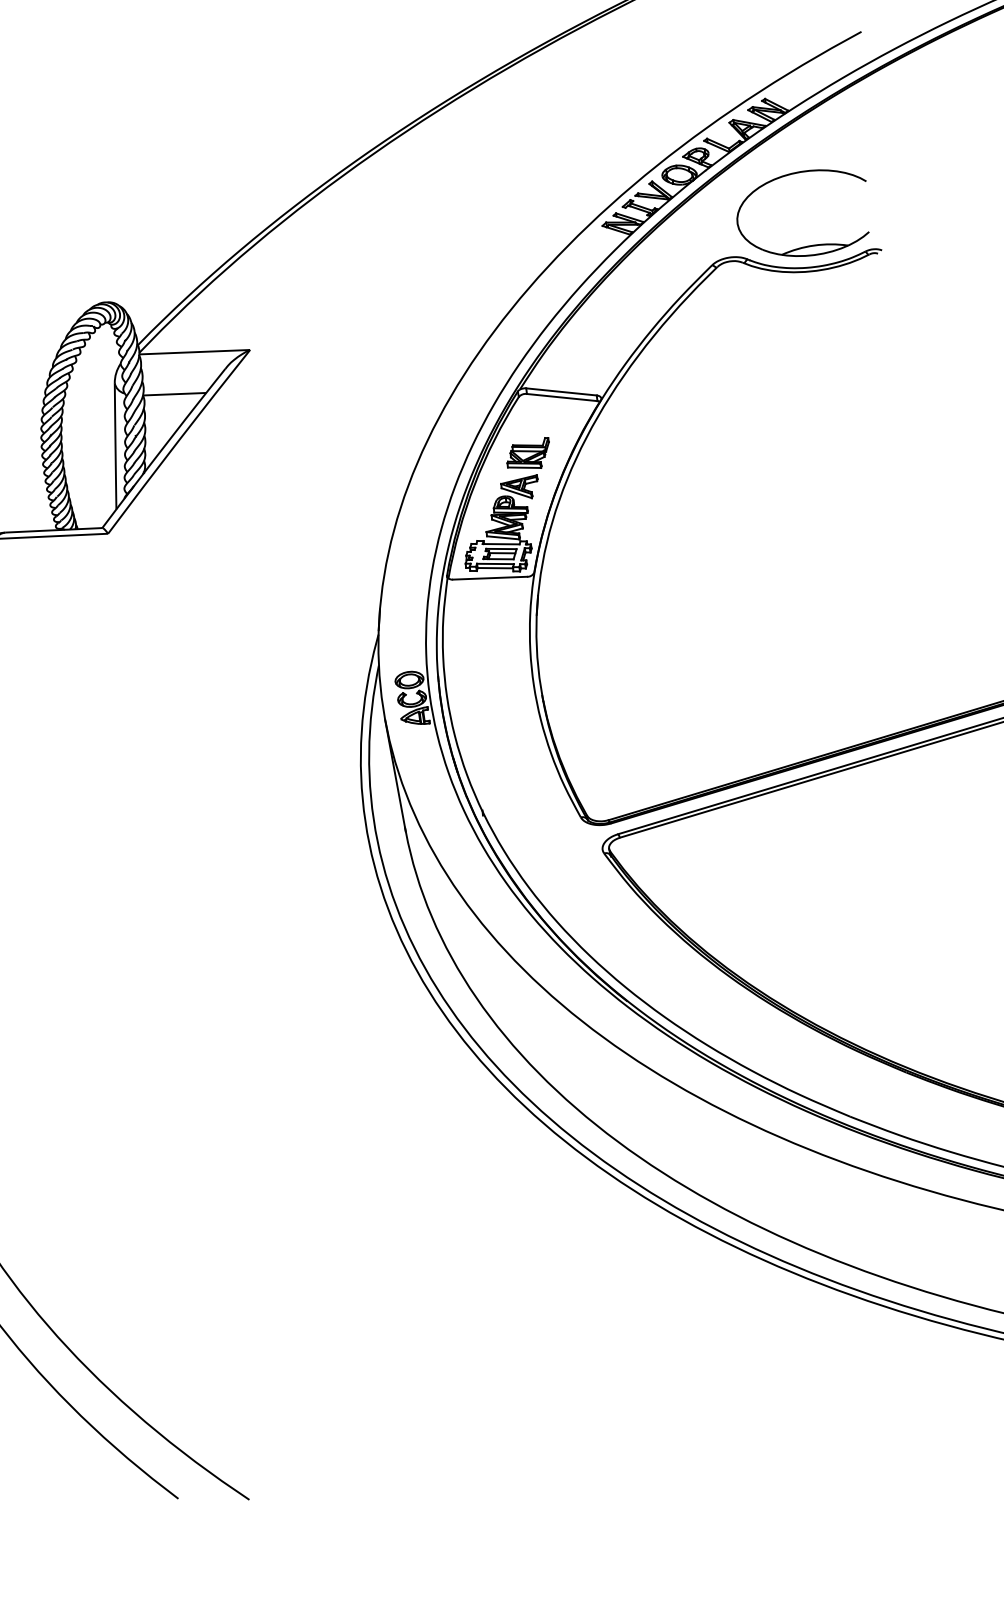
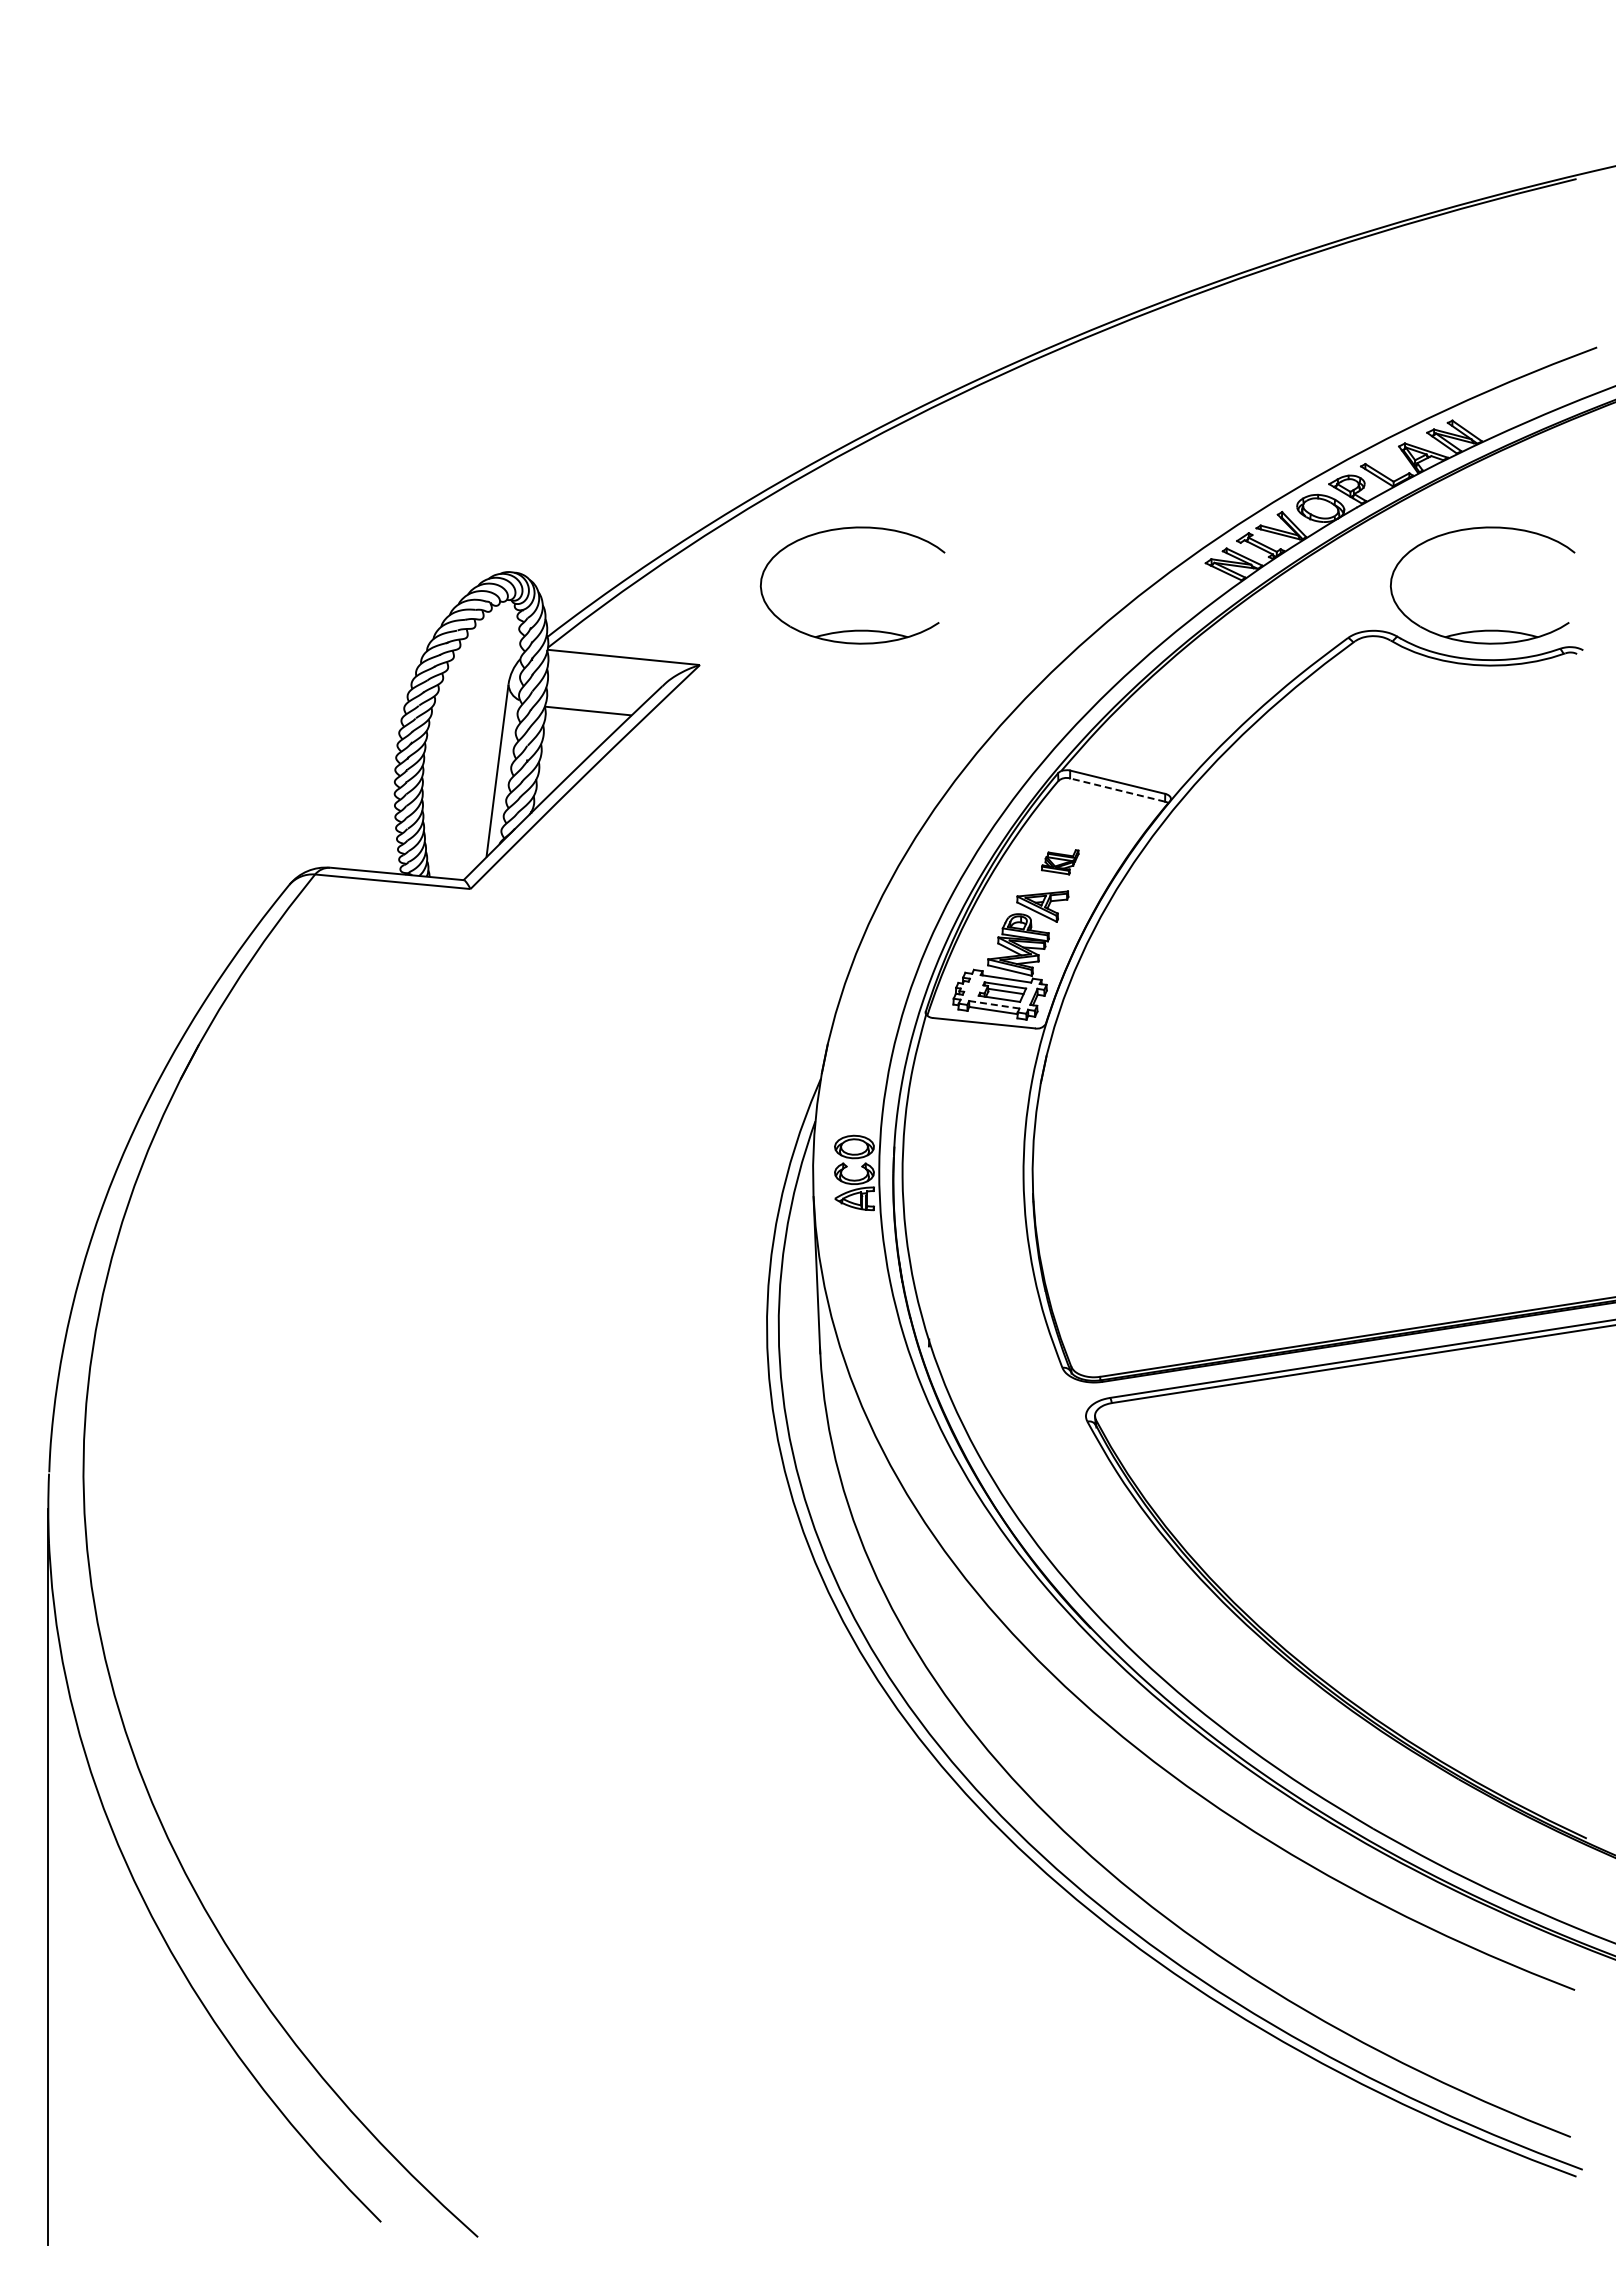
part: (357, 308) -> (854, 629), added
line: (562, 397) -> (1117, 790), solid -> dashed
part: (527, 455) -> (1059, 862), size x0.6
line: (494, 563) -> (993, 1004), solid -> dashed

